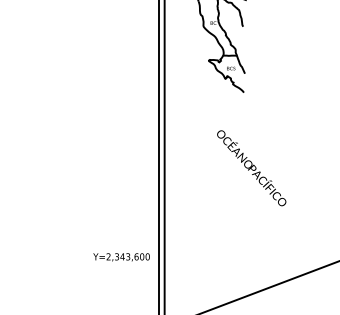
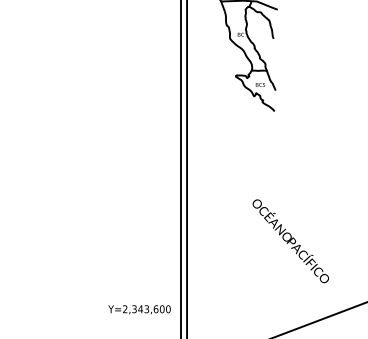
text: (251, 168) -> (290, 241), moved
text: (121, 257) -> (139, 309), moved

